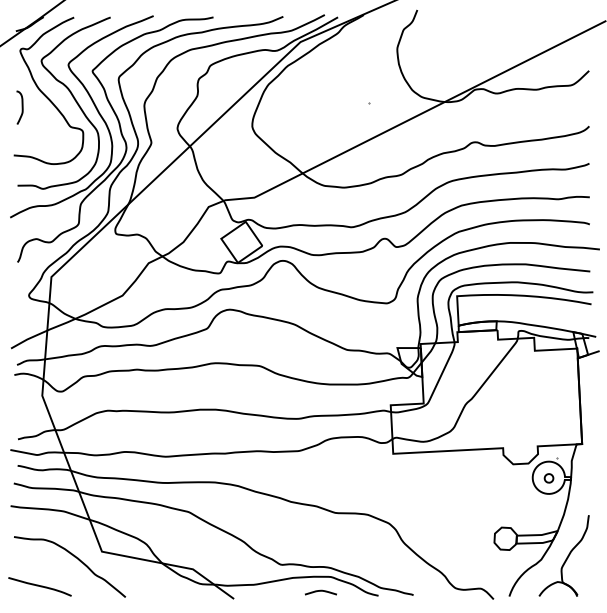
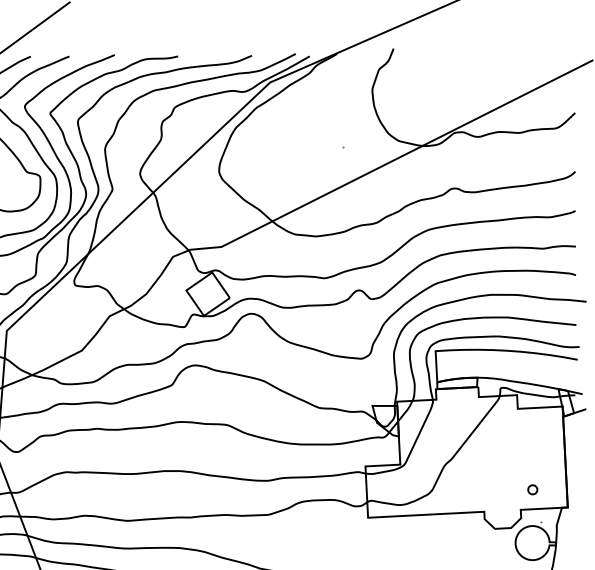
part: (548, 478) -> (532, 489), moved

